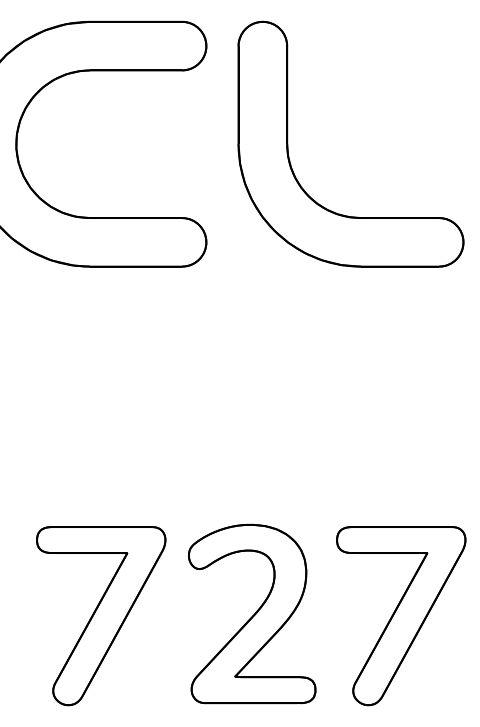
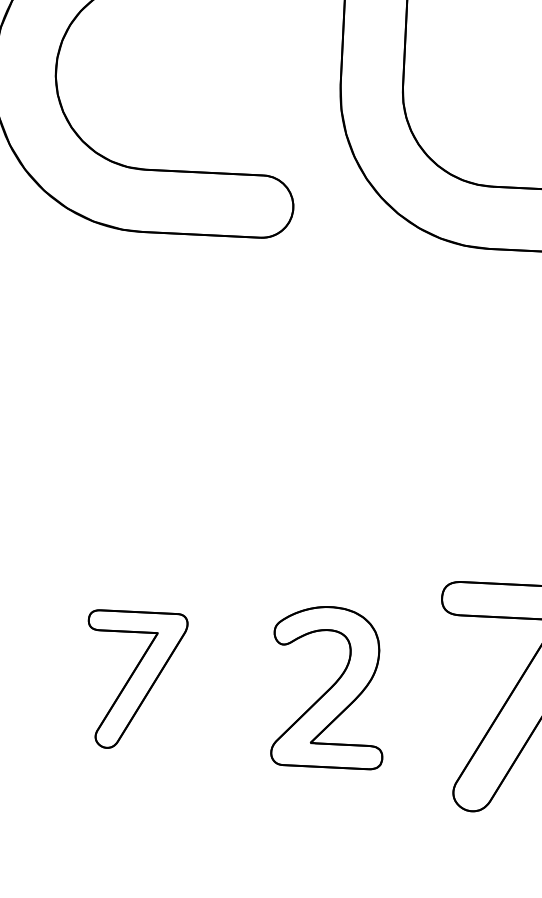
part: (252, 613) -> (329, 686), size x0.7
part: (101, 616) -> (135, 680), size x0.6

